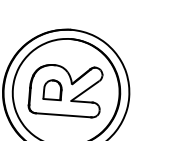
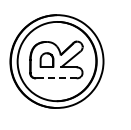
line: (63, 115) -> (56, 78), solid -> dashed

